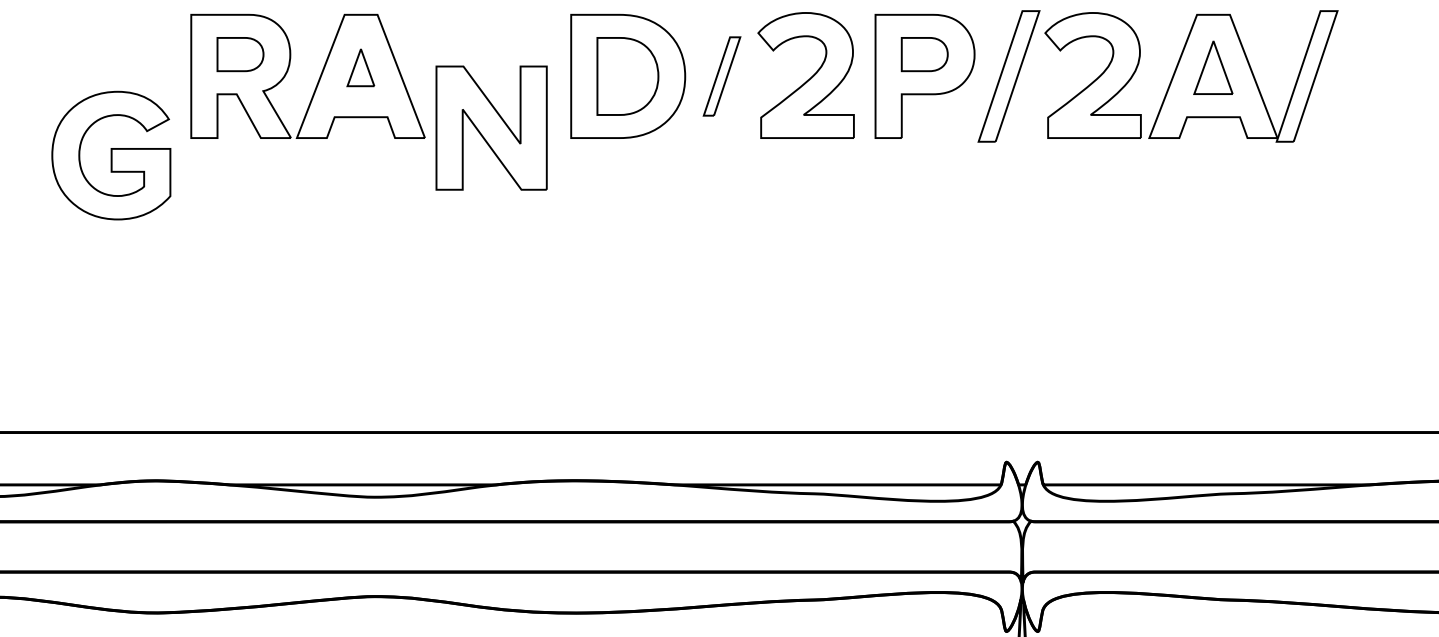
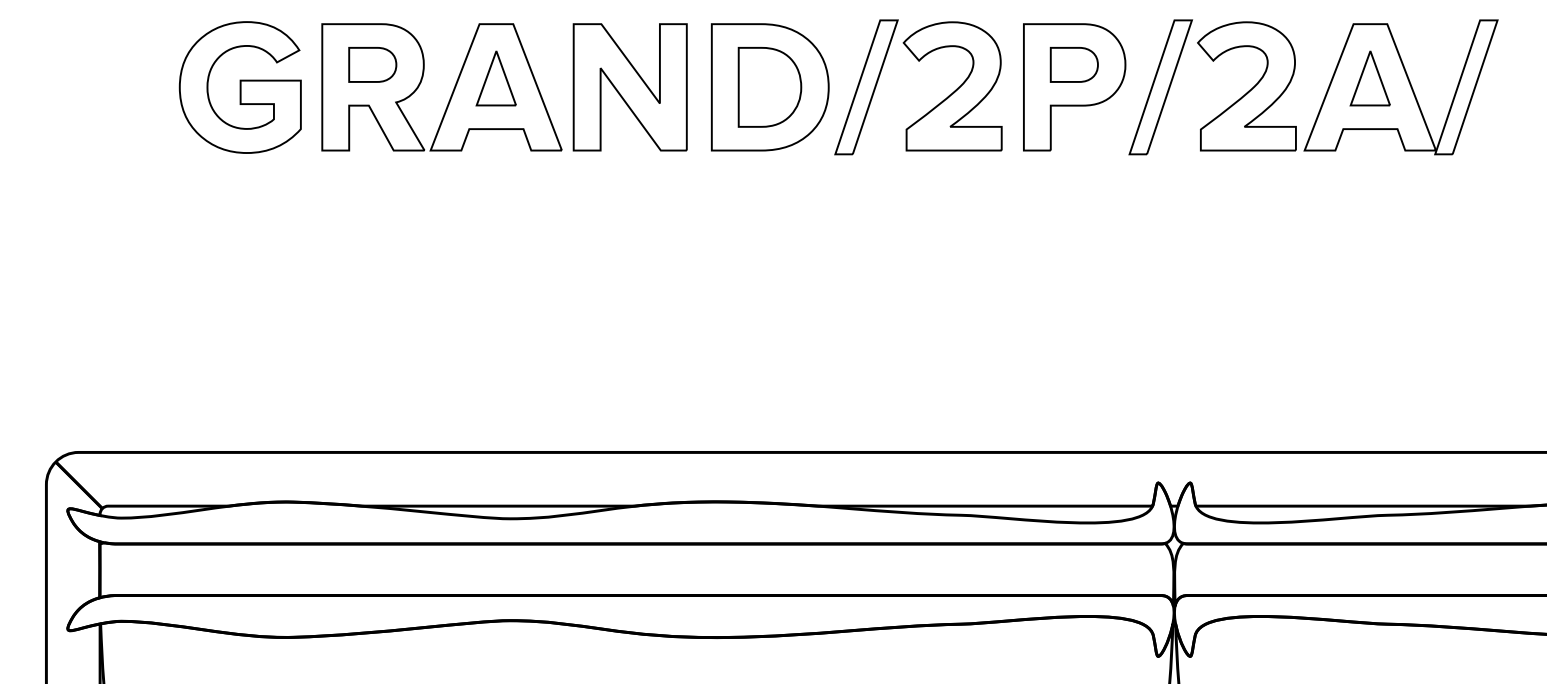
part: (360, 67) -> (495, 78), size x1.43
part: (722, 76) -> (866, 87), size x1.67
part: (490, 128) -> (629, 87), moved
part: (110, 155) -> (239, 87), moved

